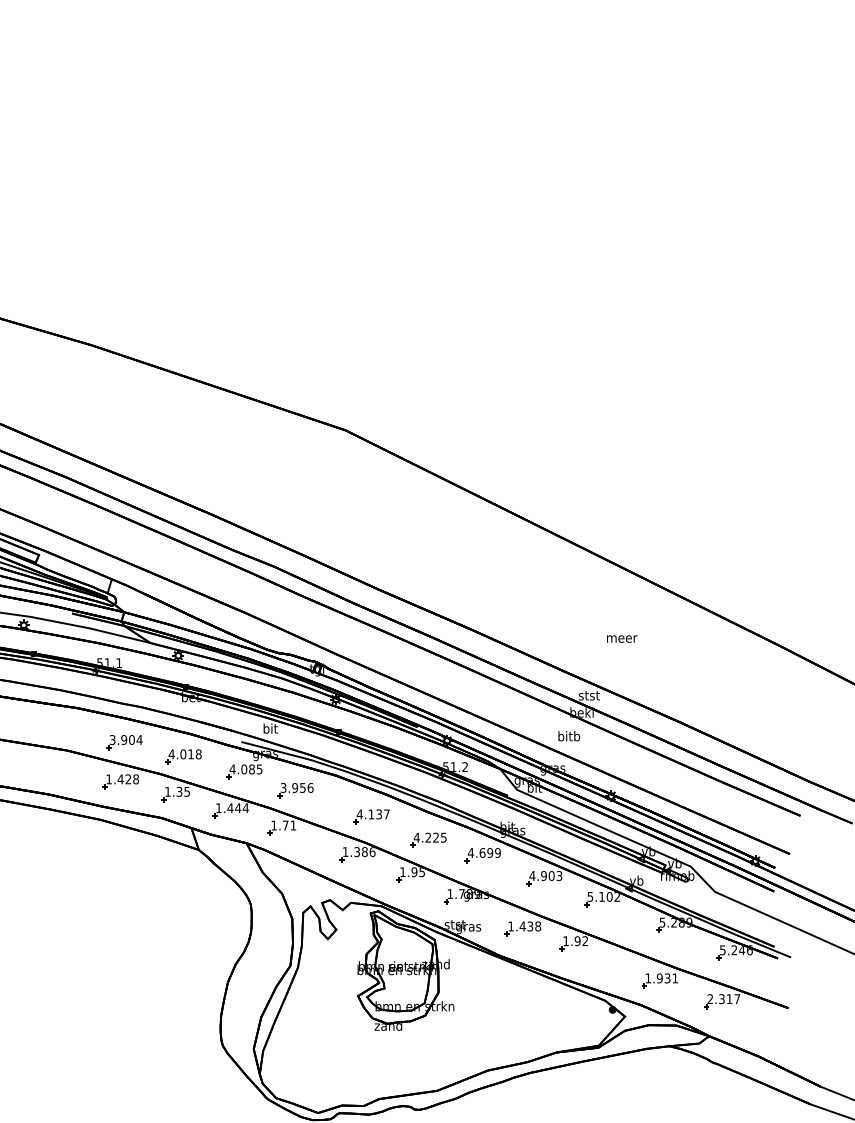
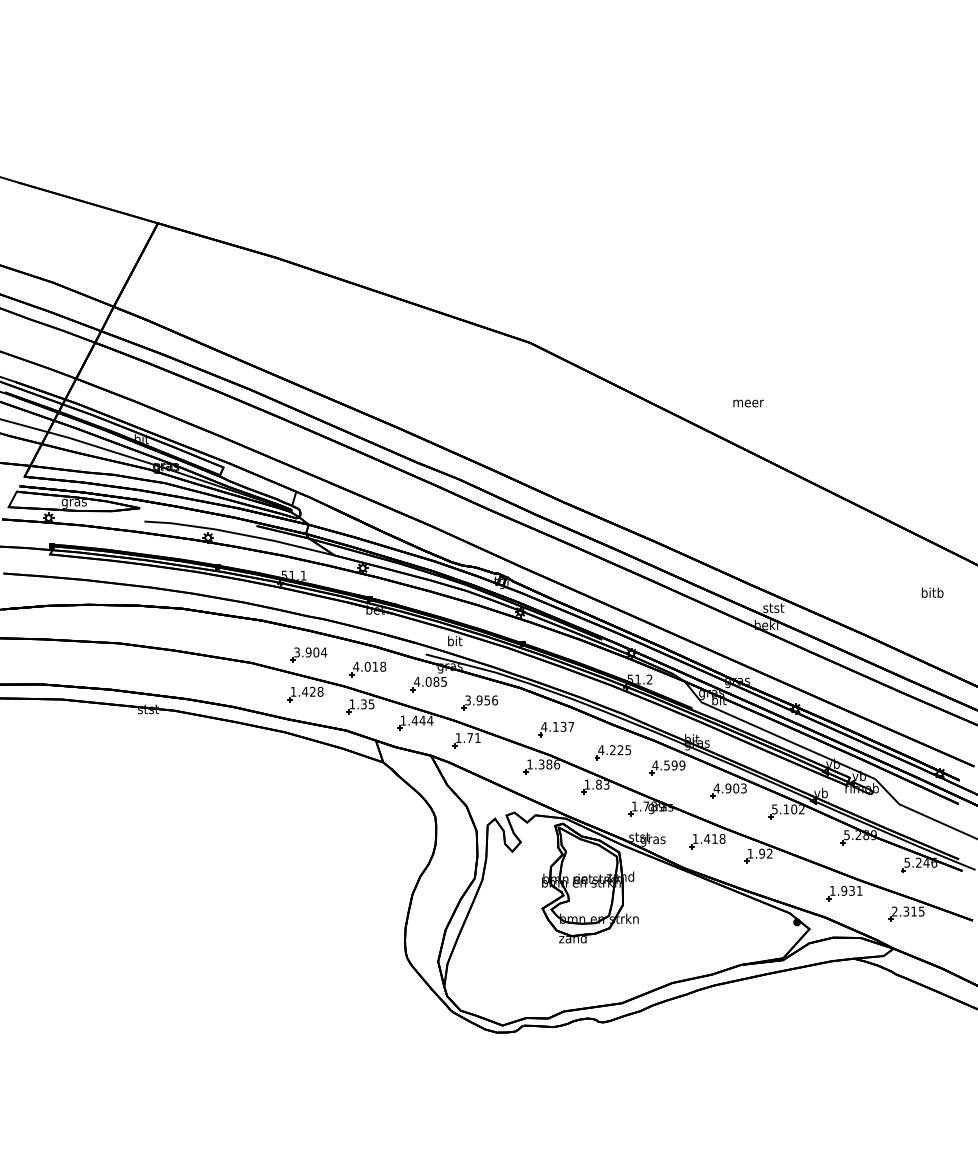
text: (622, 639) -> (748, 403), moved
text: (569, 736) -> (932, 592), moved
text: (483, 853) -> (667, 765), 4.699 -> 4.599
text: (418, 872) -> (602, 784), 1.95 -> 1.83
text: (530, 926) -> (714, 838), 1.438 -> 1.418
text: (737, 999) -> (921, 911), 2.317 -> 2.315

